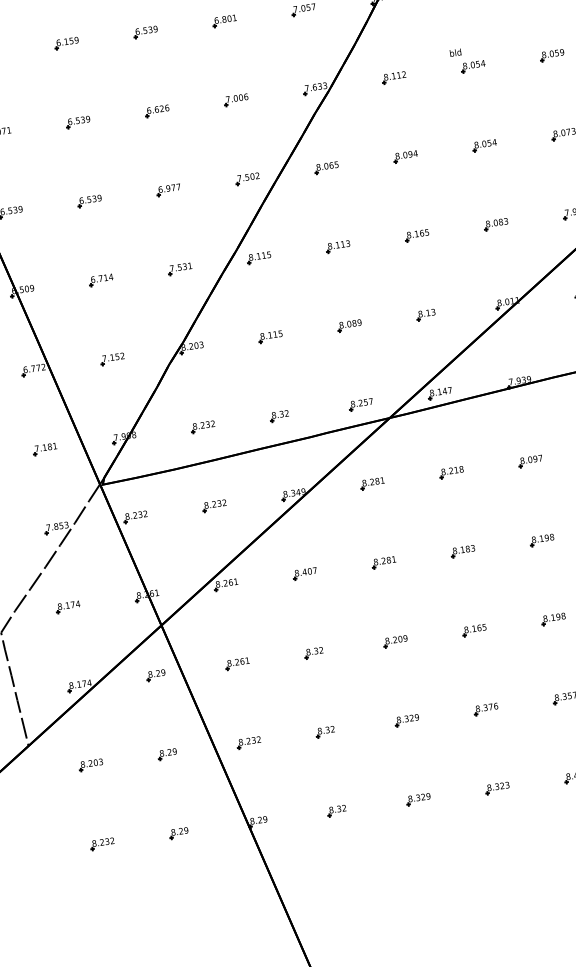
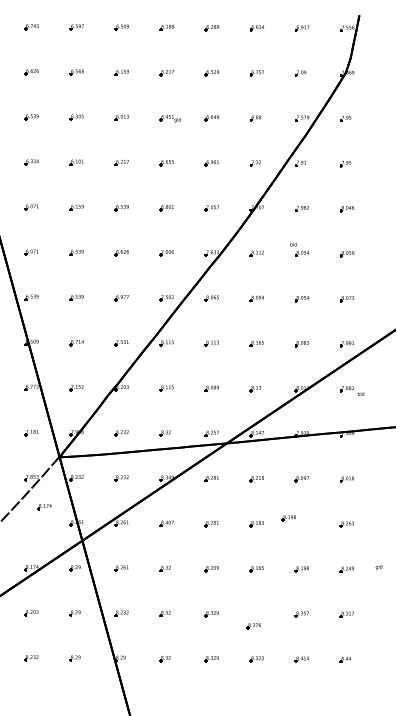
part: (541, 541) -> (288, 518), moved
part: (67, 608) -> (44, 507), moved
part: (485, 710) -> (253, 626), moved

